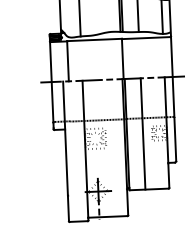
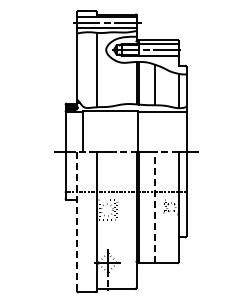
line: (142, 134) -> (154, 207), solid -> dashed
line: (66, 151) -> (77, 221), solid -> dashed

